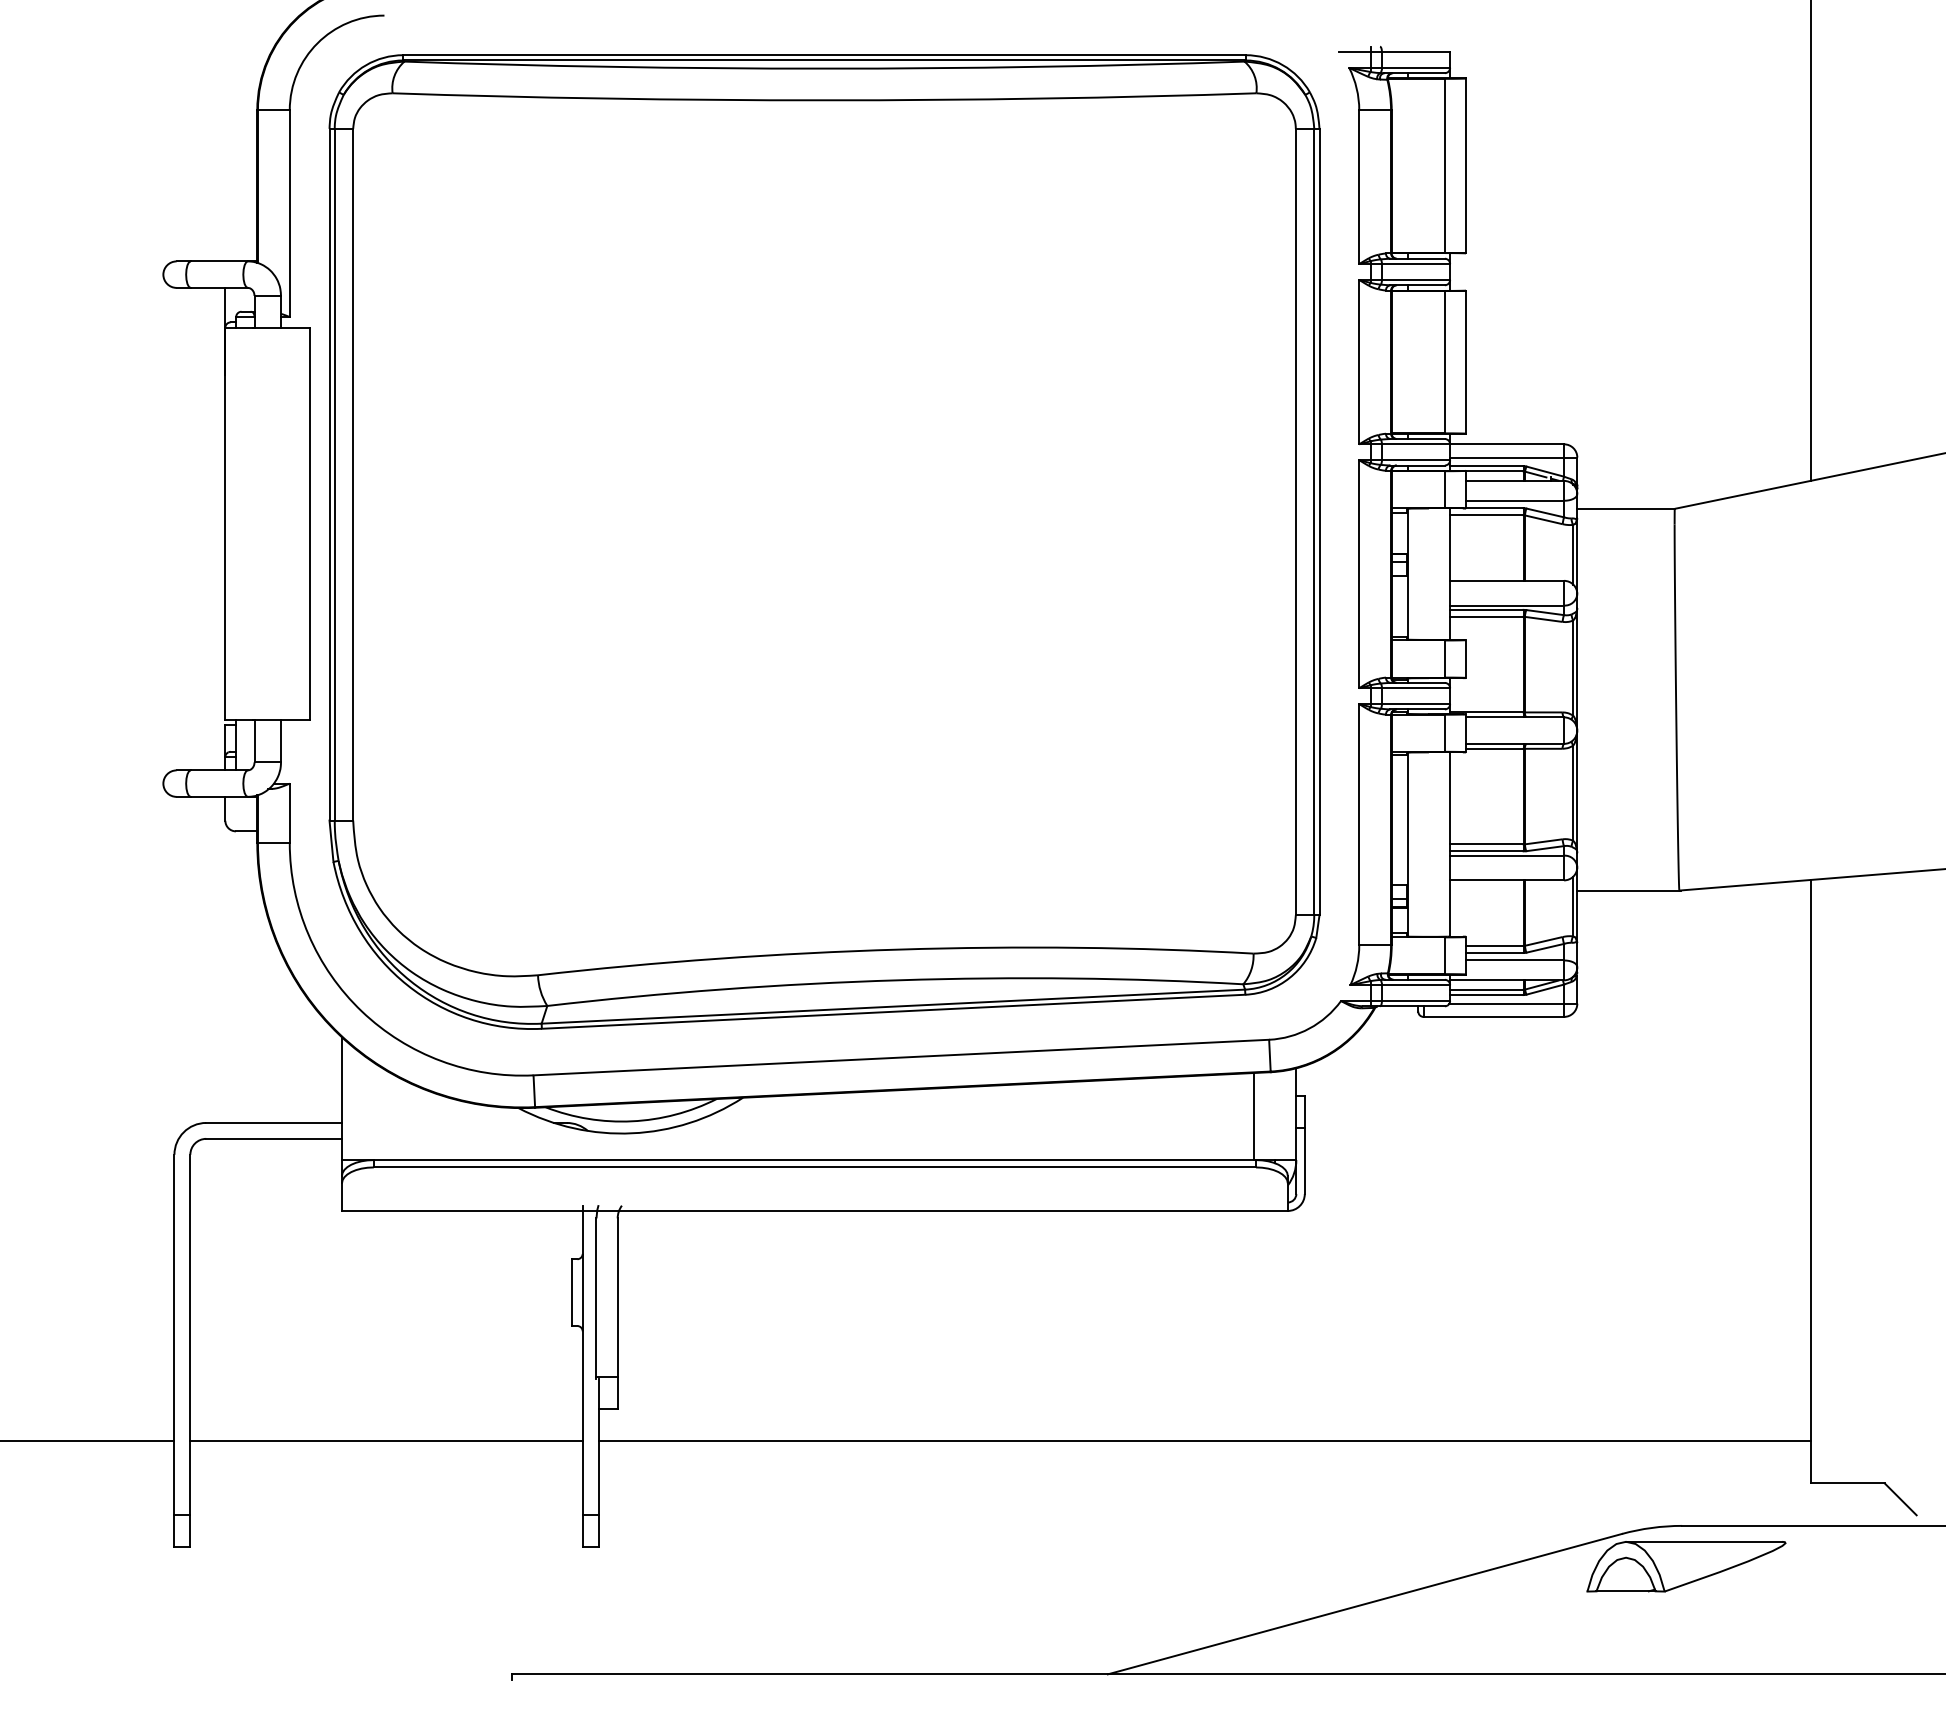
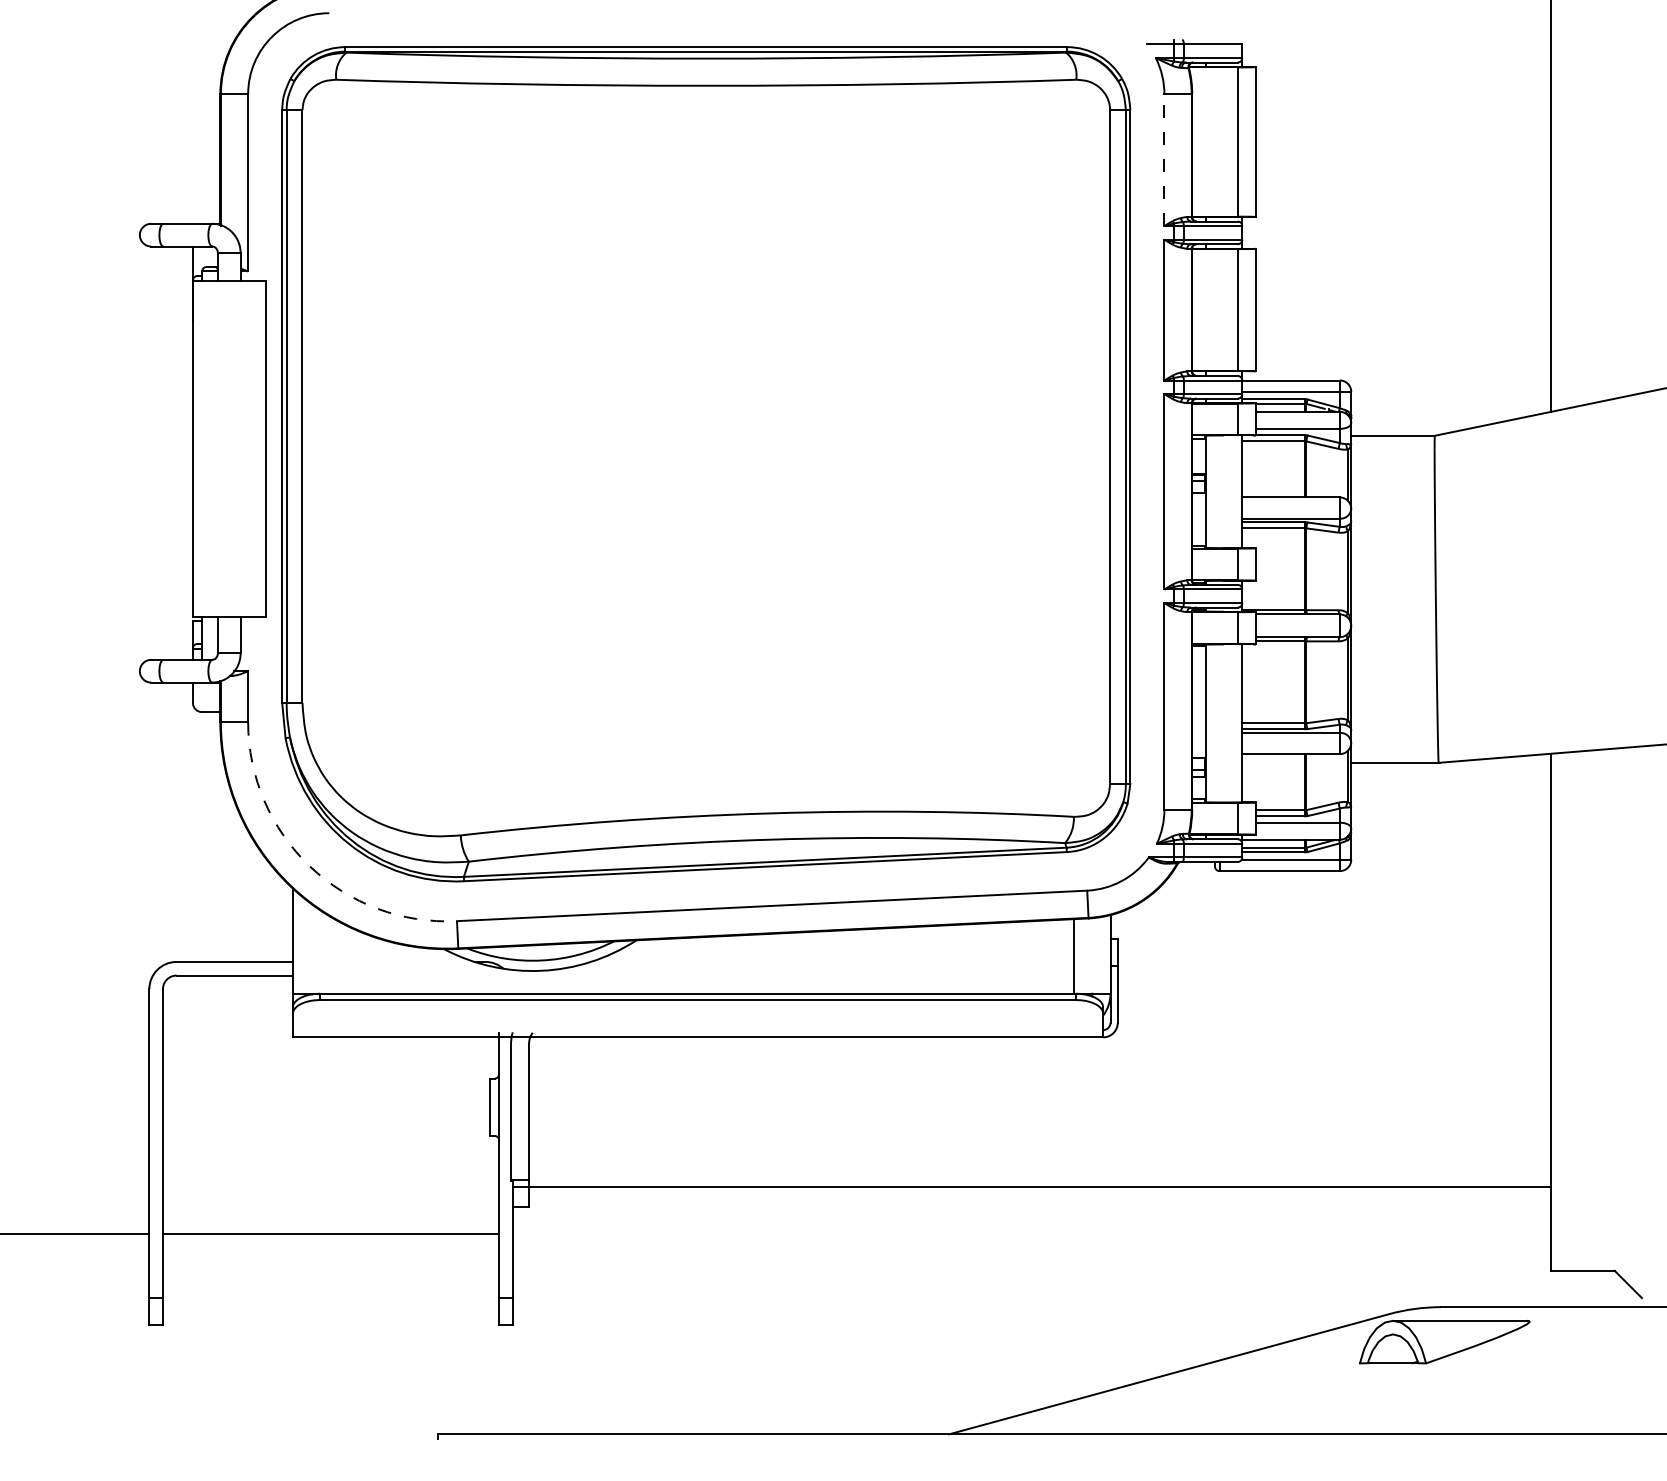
line: (1359, 187) -> (1164, 160), solid -> dashed
arc: (361, 1011) -> (309, 866), solid -> dashed
line: (1204, 1441) -> (1031, 1187), moved

